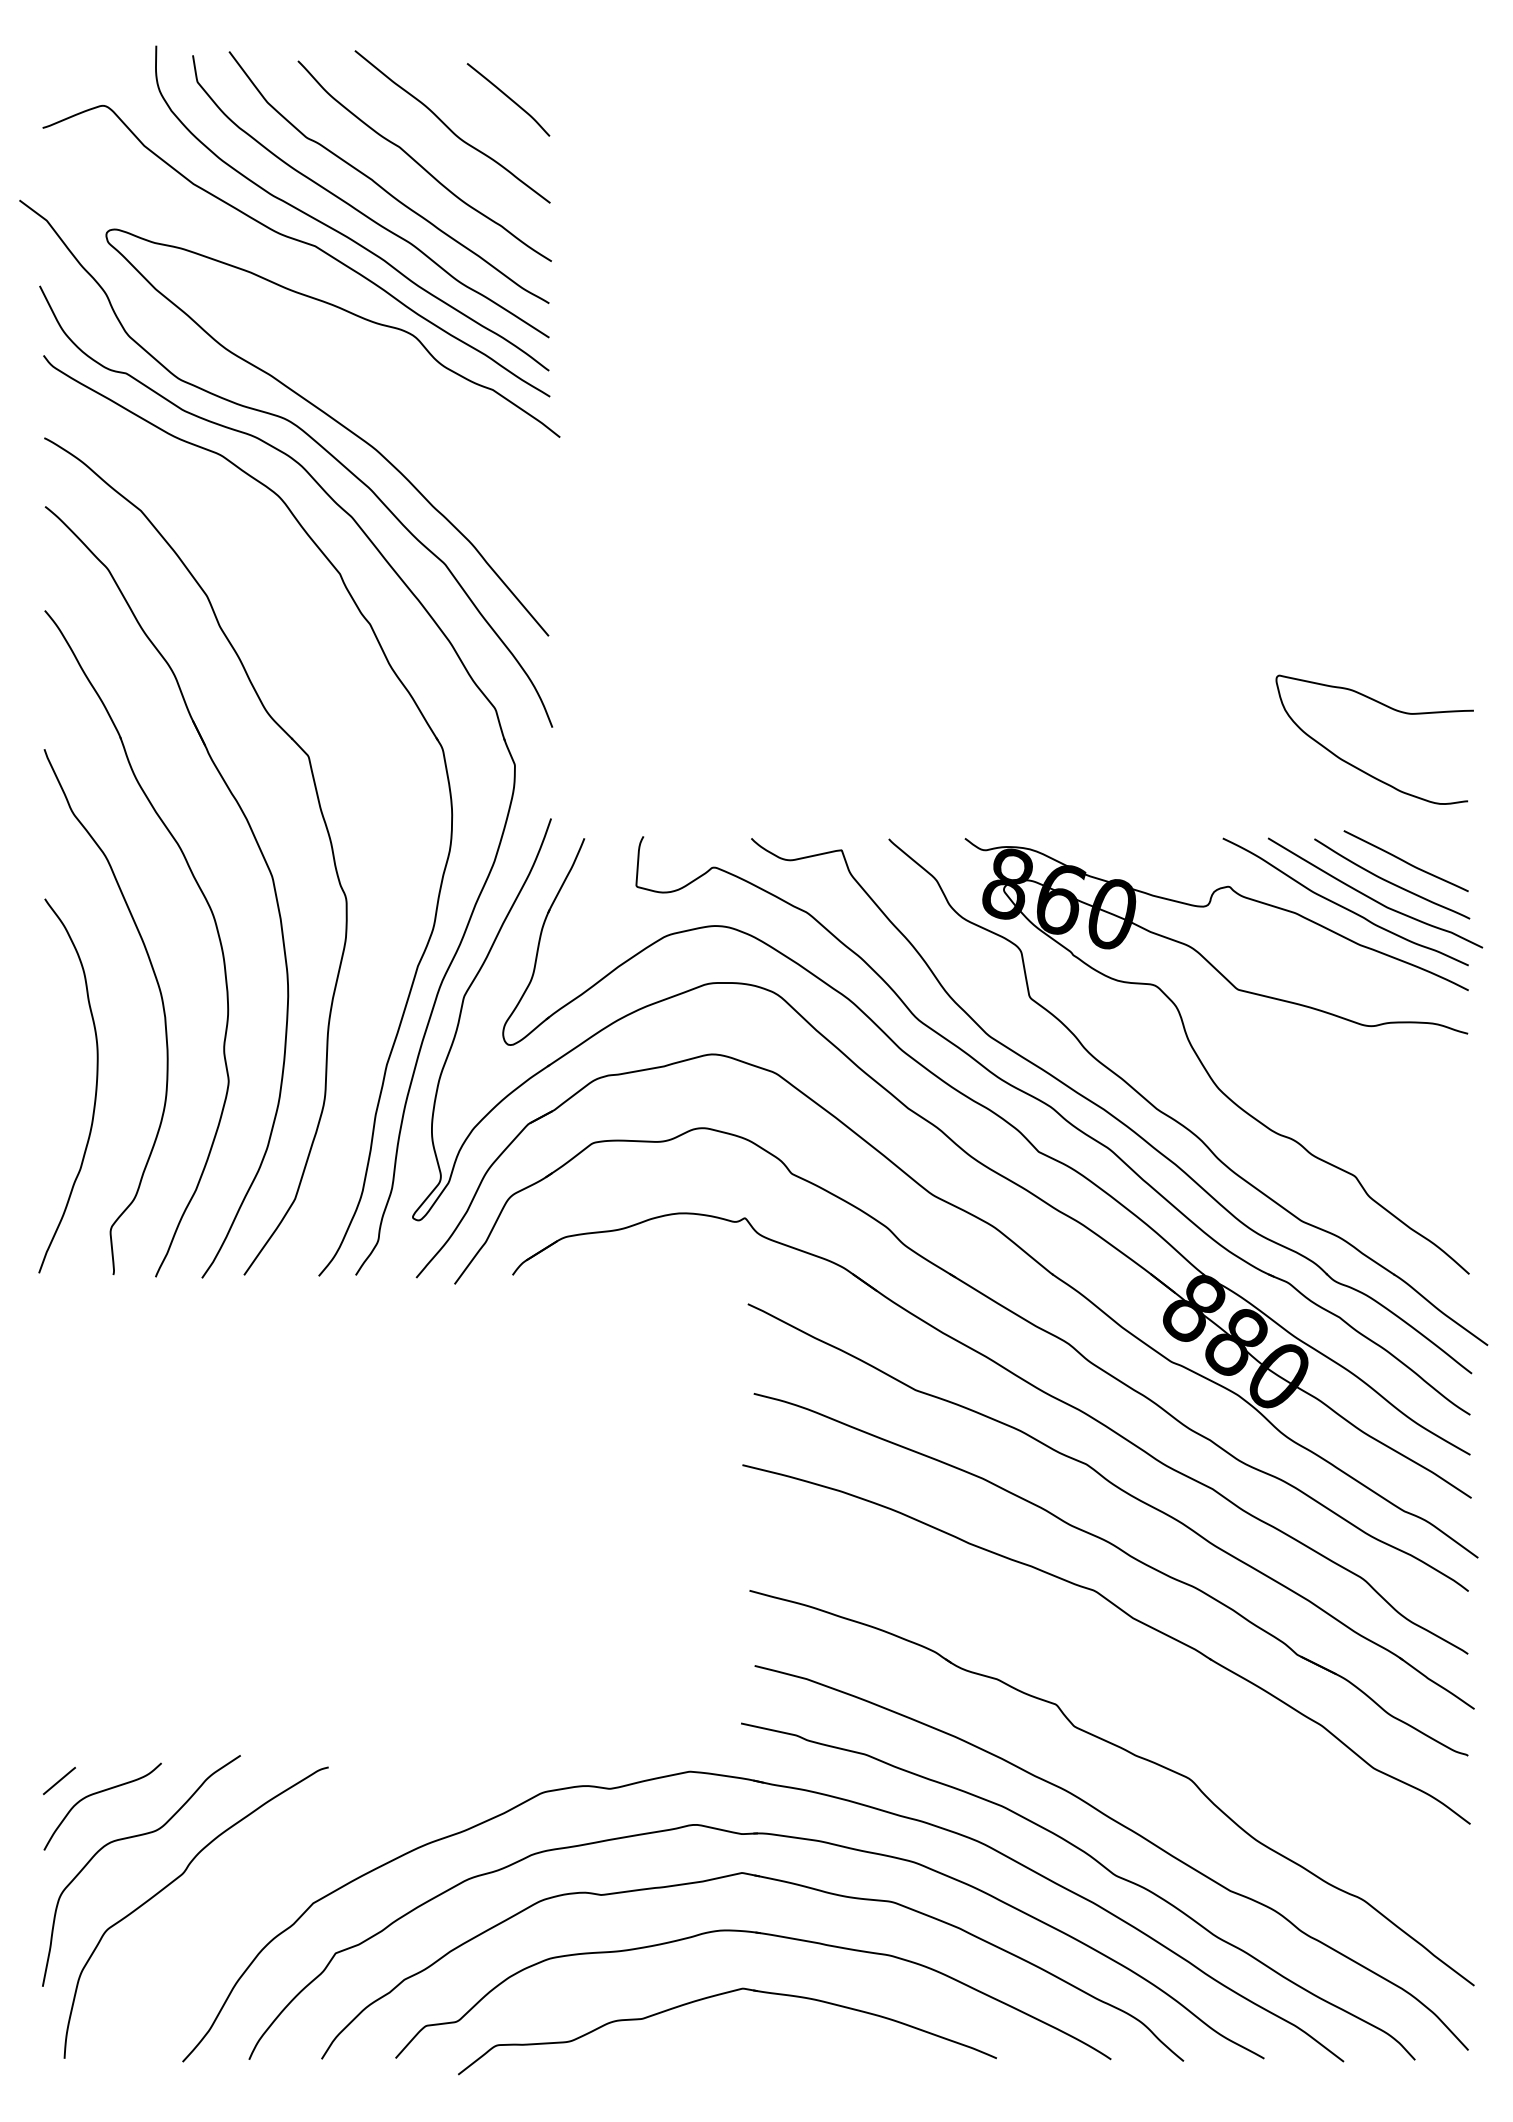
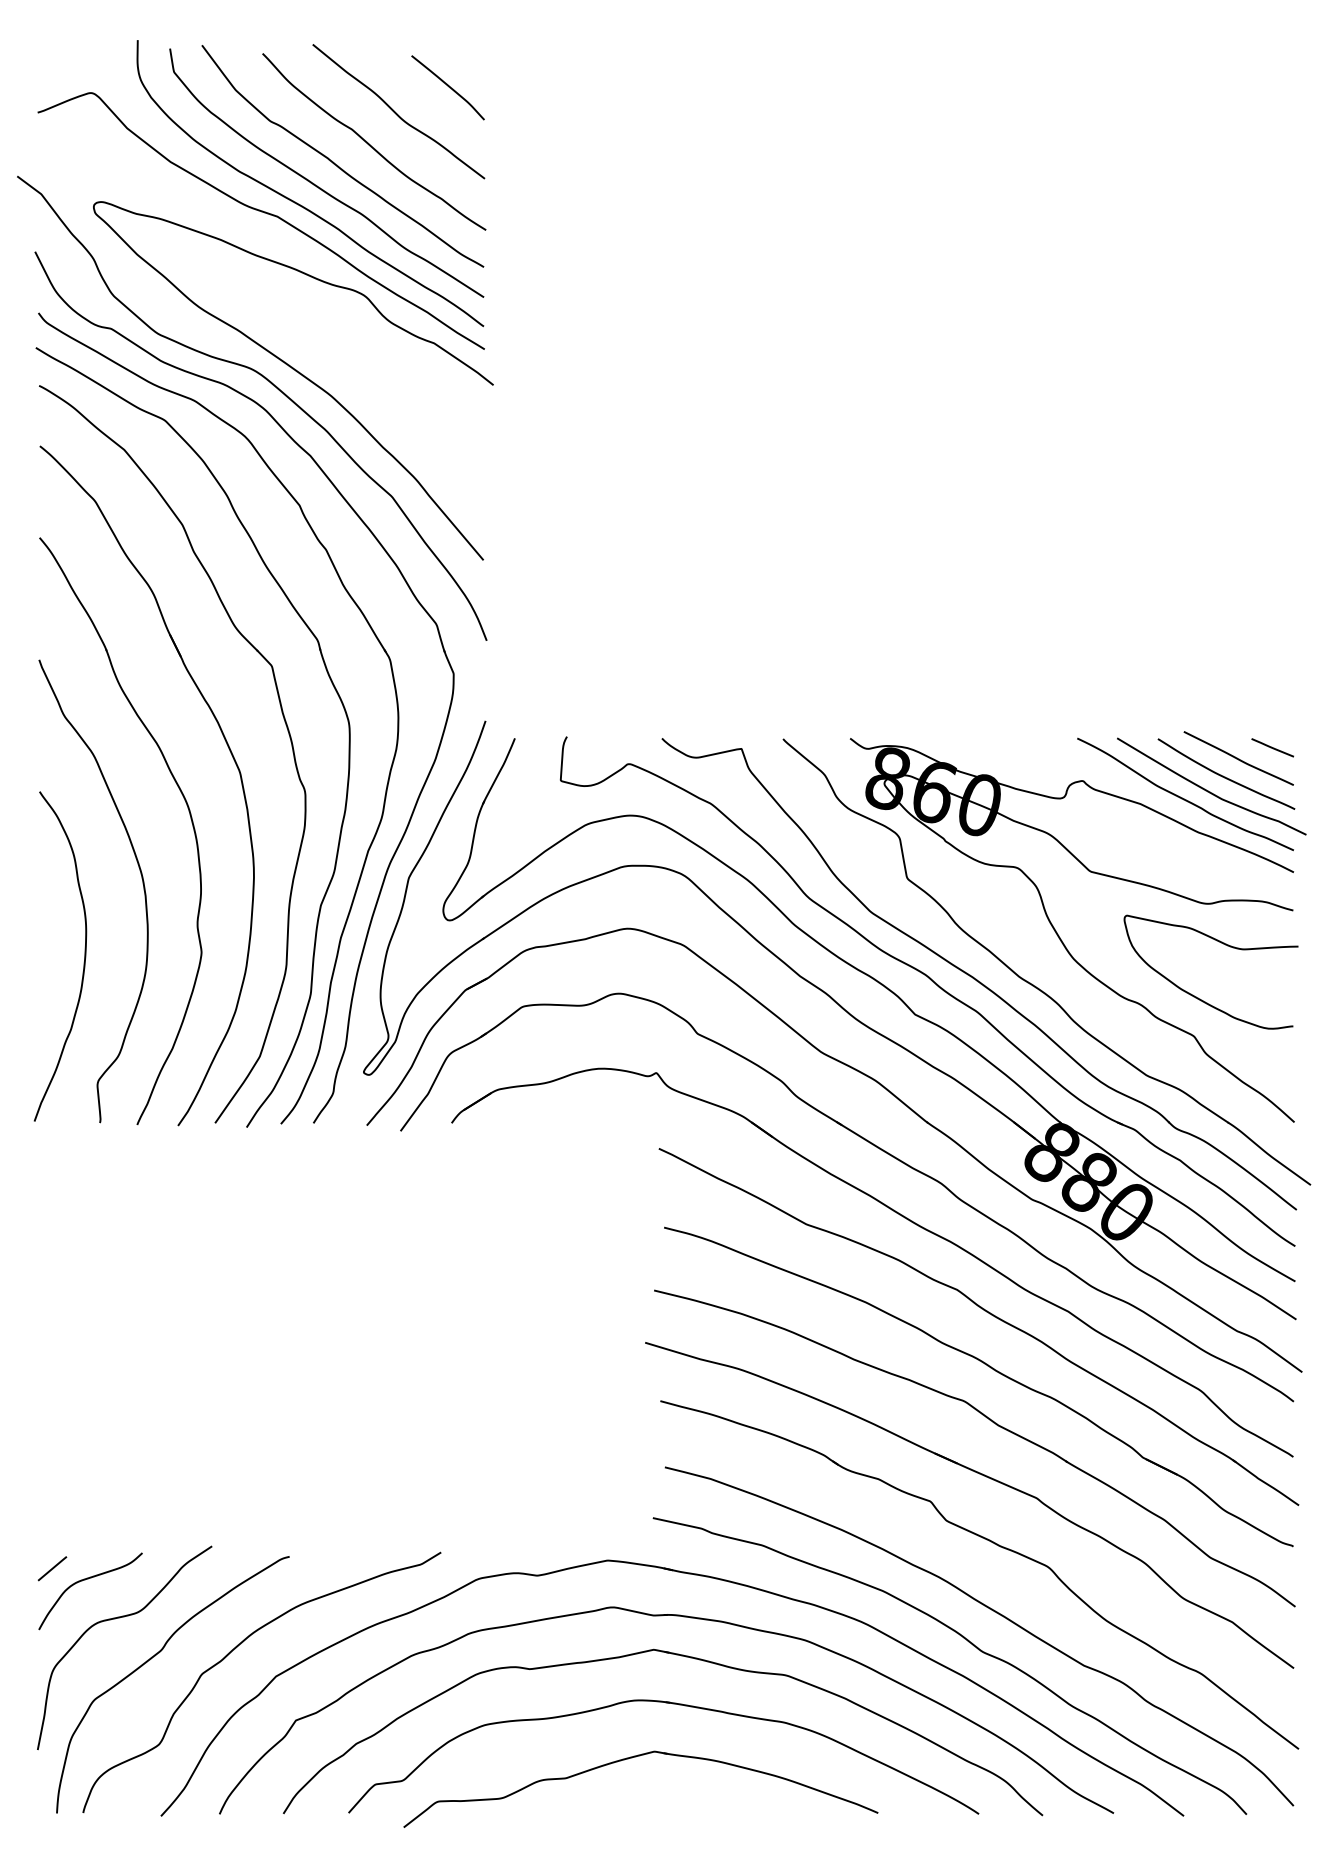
part: (371, 765) -> (327, 674), added
curve: (1358, 767) -> (1196, 996), moved
line: (1444, 848) -> (1272, 747), added
part: (1117, 1676) -> (984, 1476), added
curve: (262, 1876) -> (231, 1652), added

